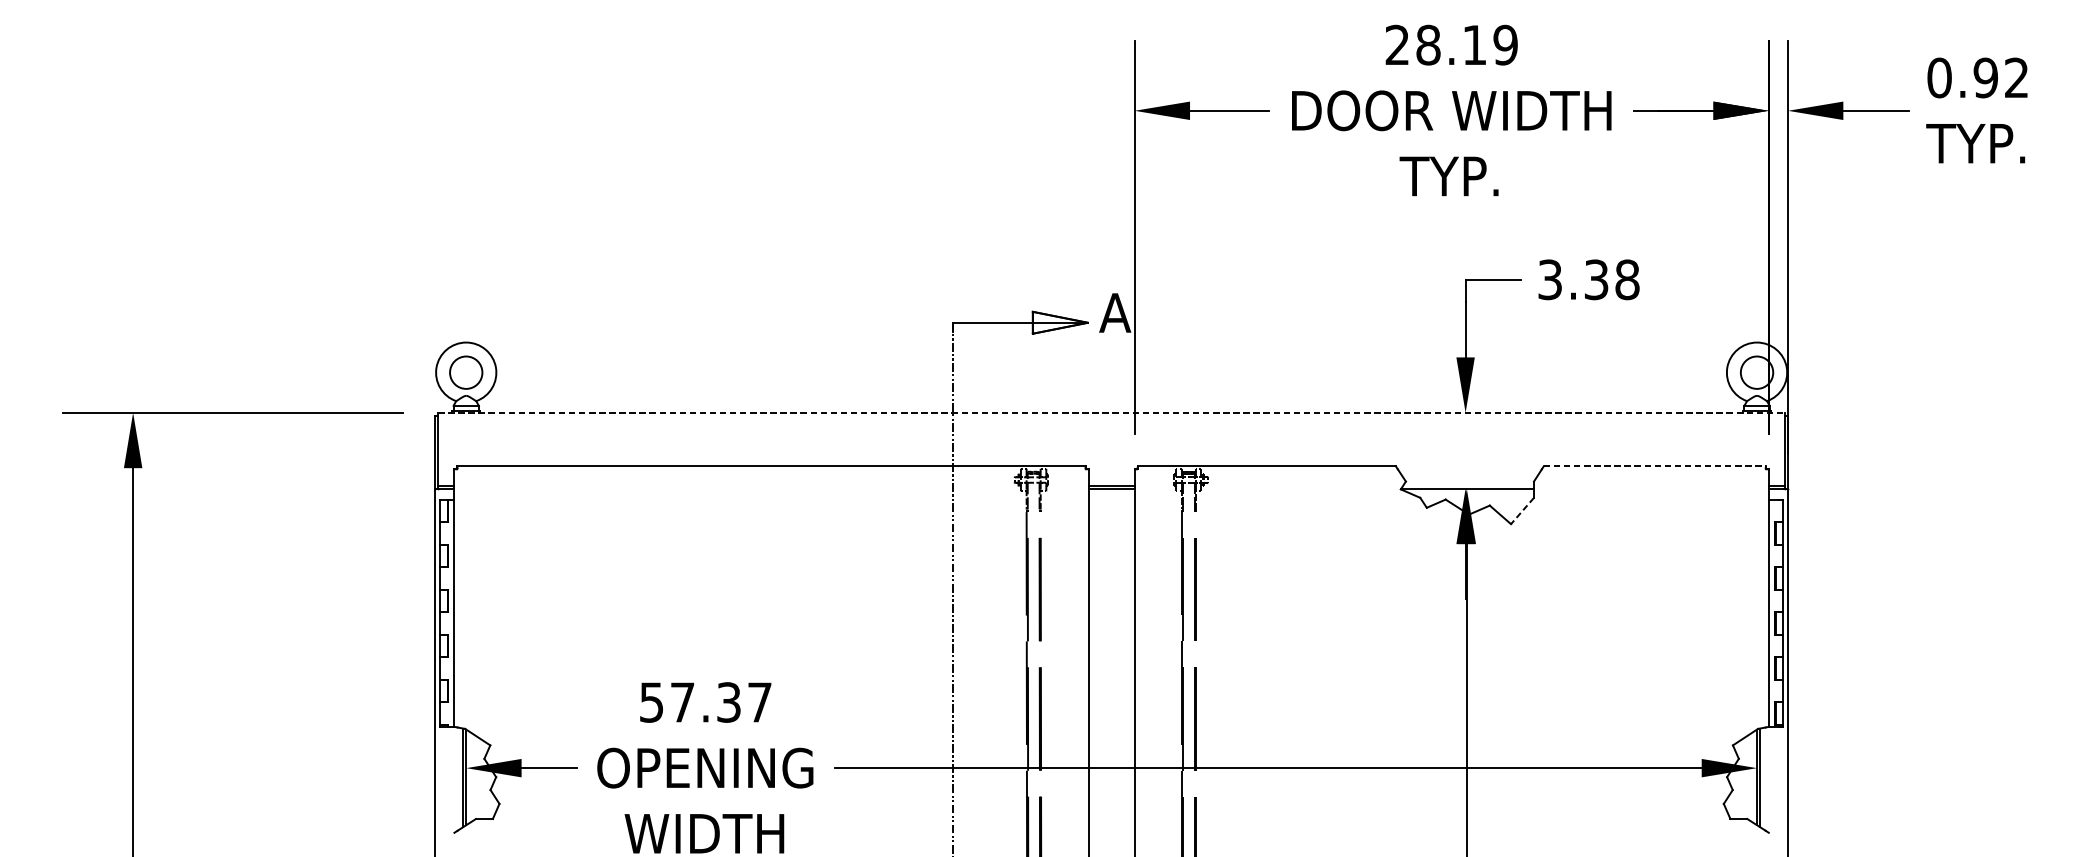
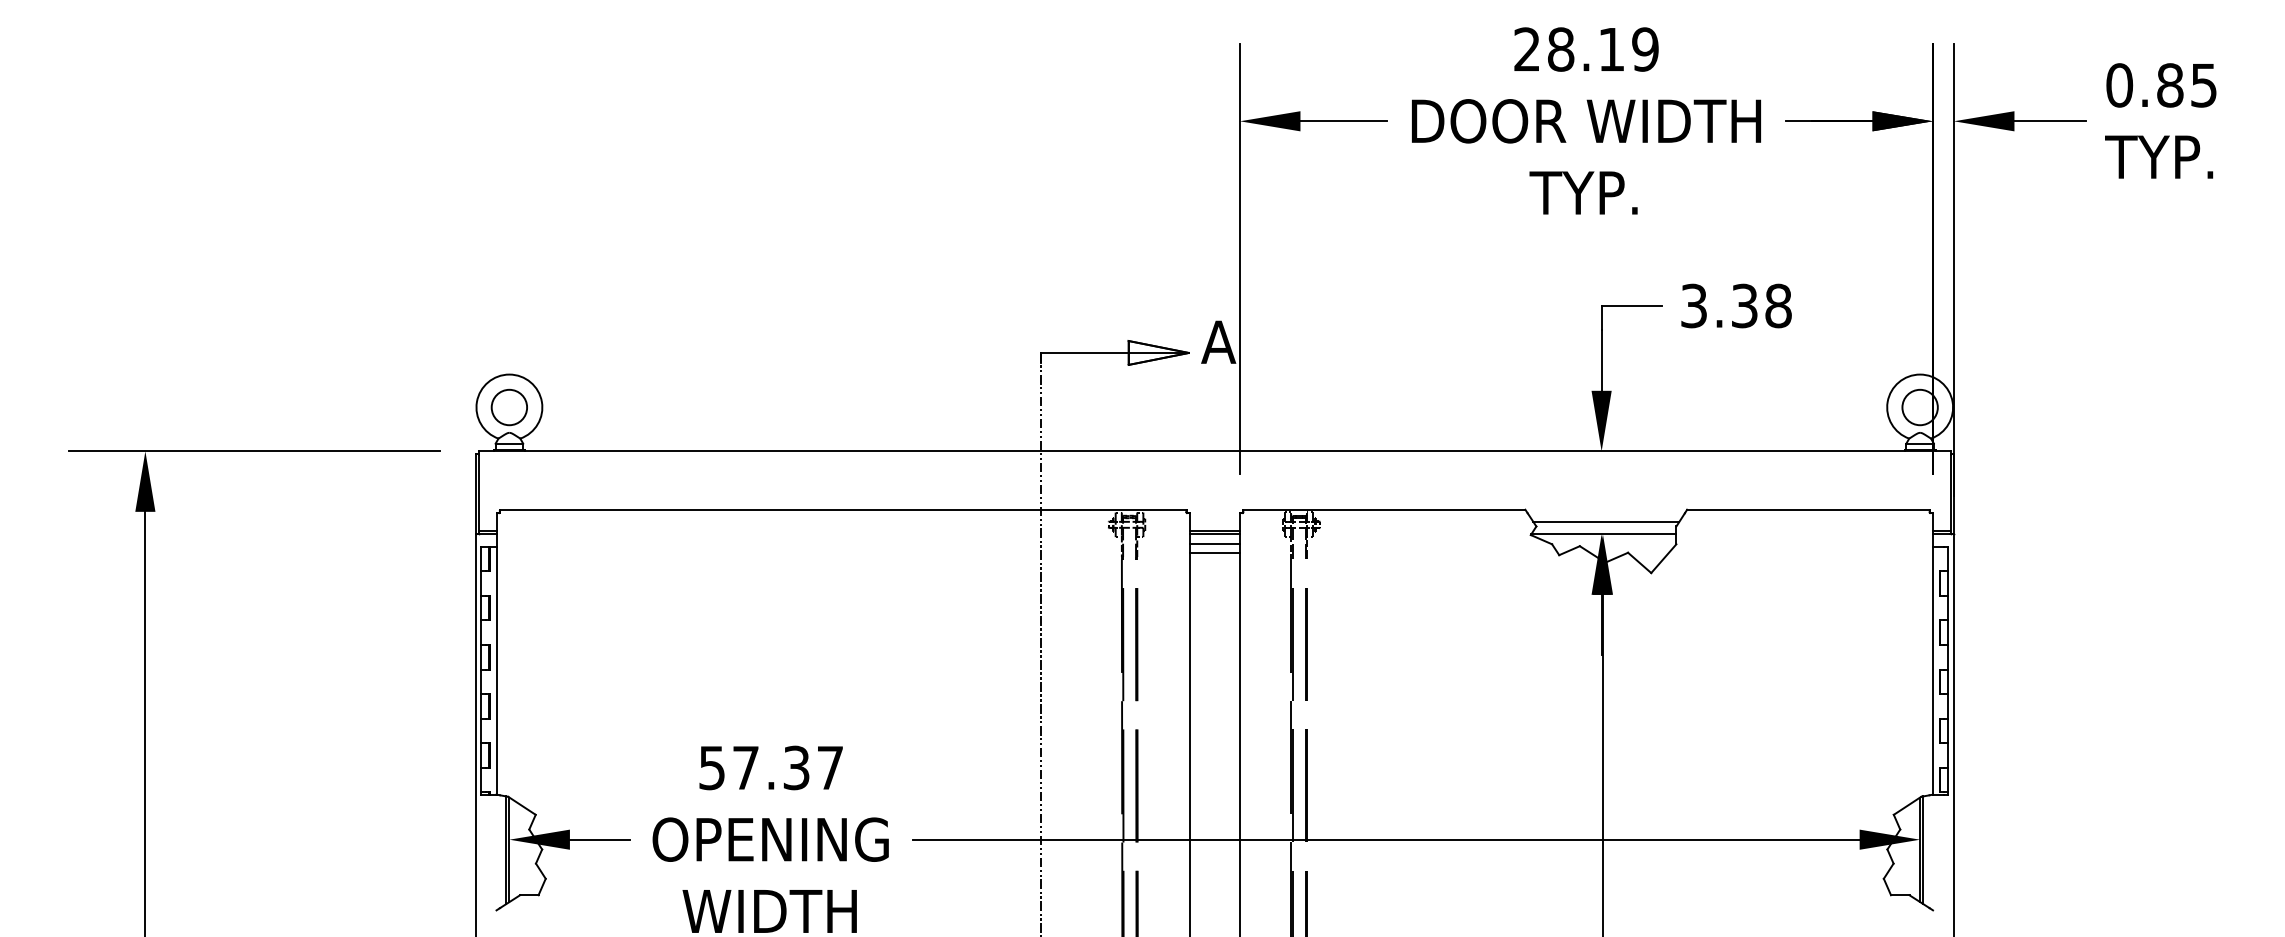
text: (2000, 78) -> (2186, 85), 0.92 -> 0.85
line: (1112, 412) -> (1215, 451), dashed -> solid
line: (1655, 466) -> (1809, 509), dashed -> solid
line: (1470, 477) -> (1606, 522), added
line: (1111, 497) -> (1214, 543), added
line: (1111, 505) -> (1214, 552), added
line: (1522, 511) -> (1663, 559), dashed -> solid

